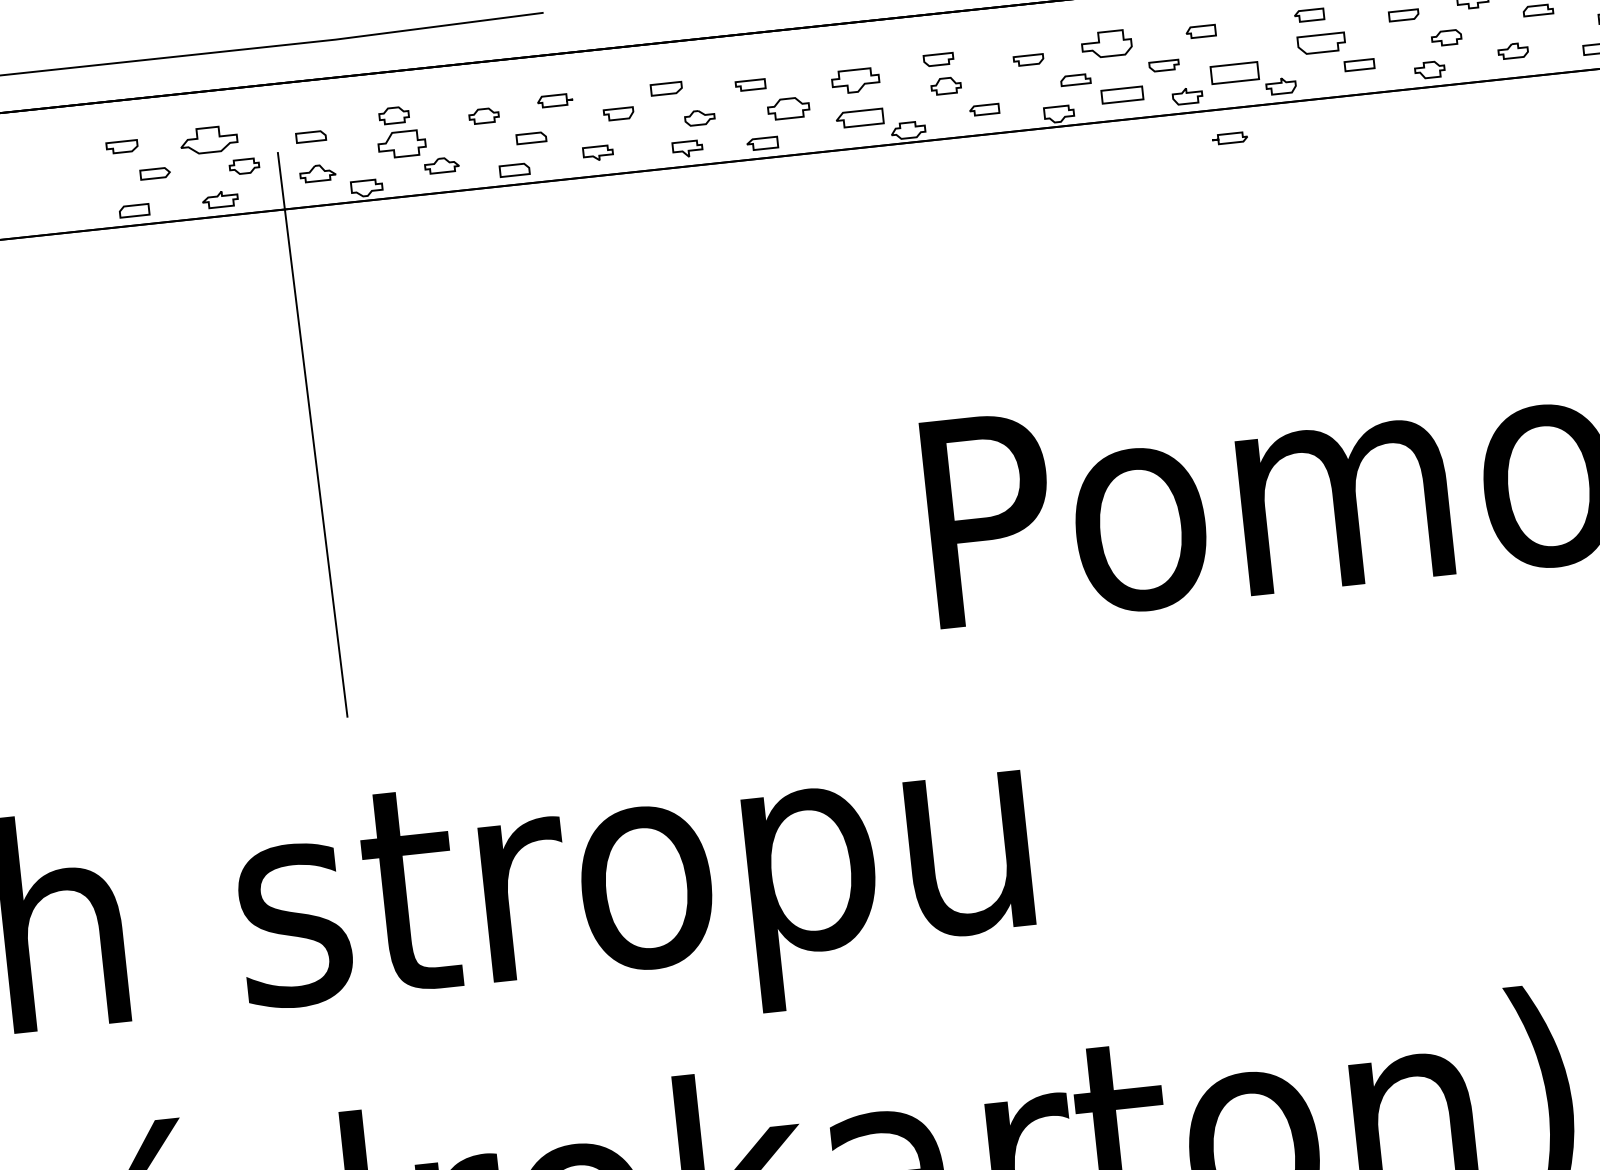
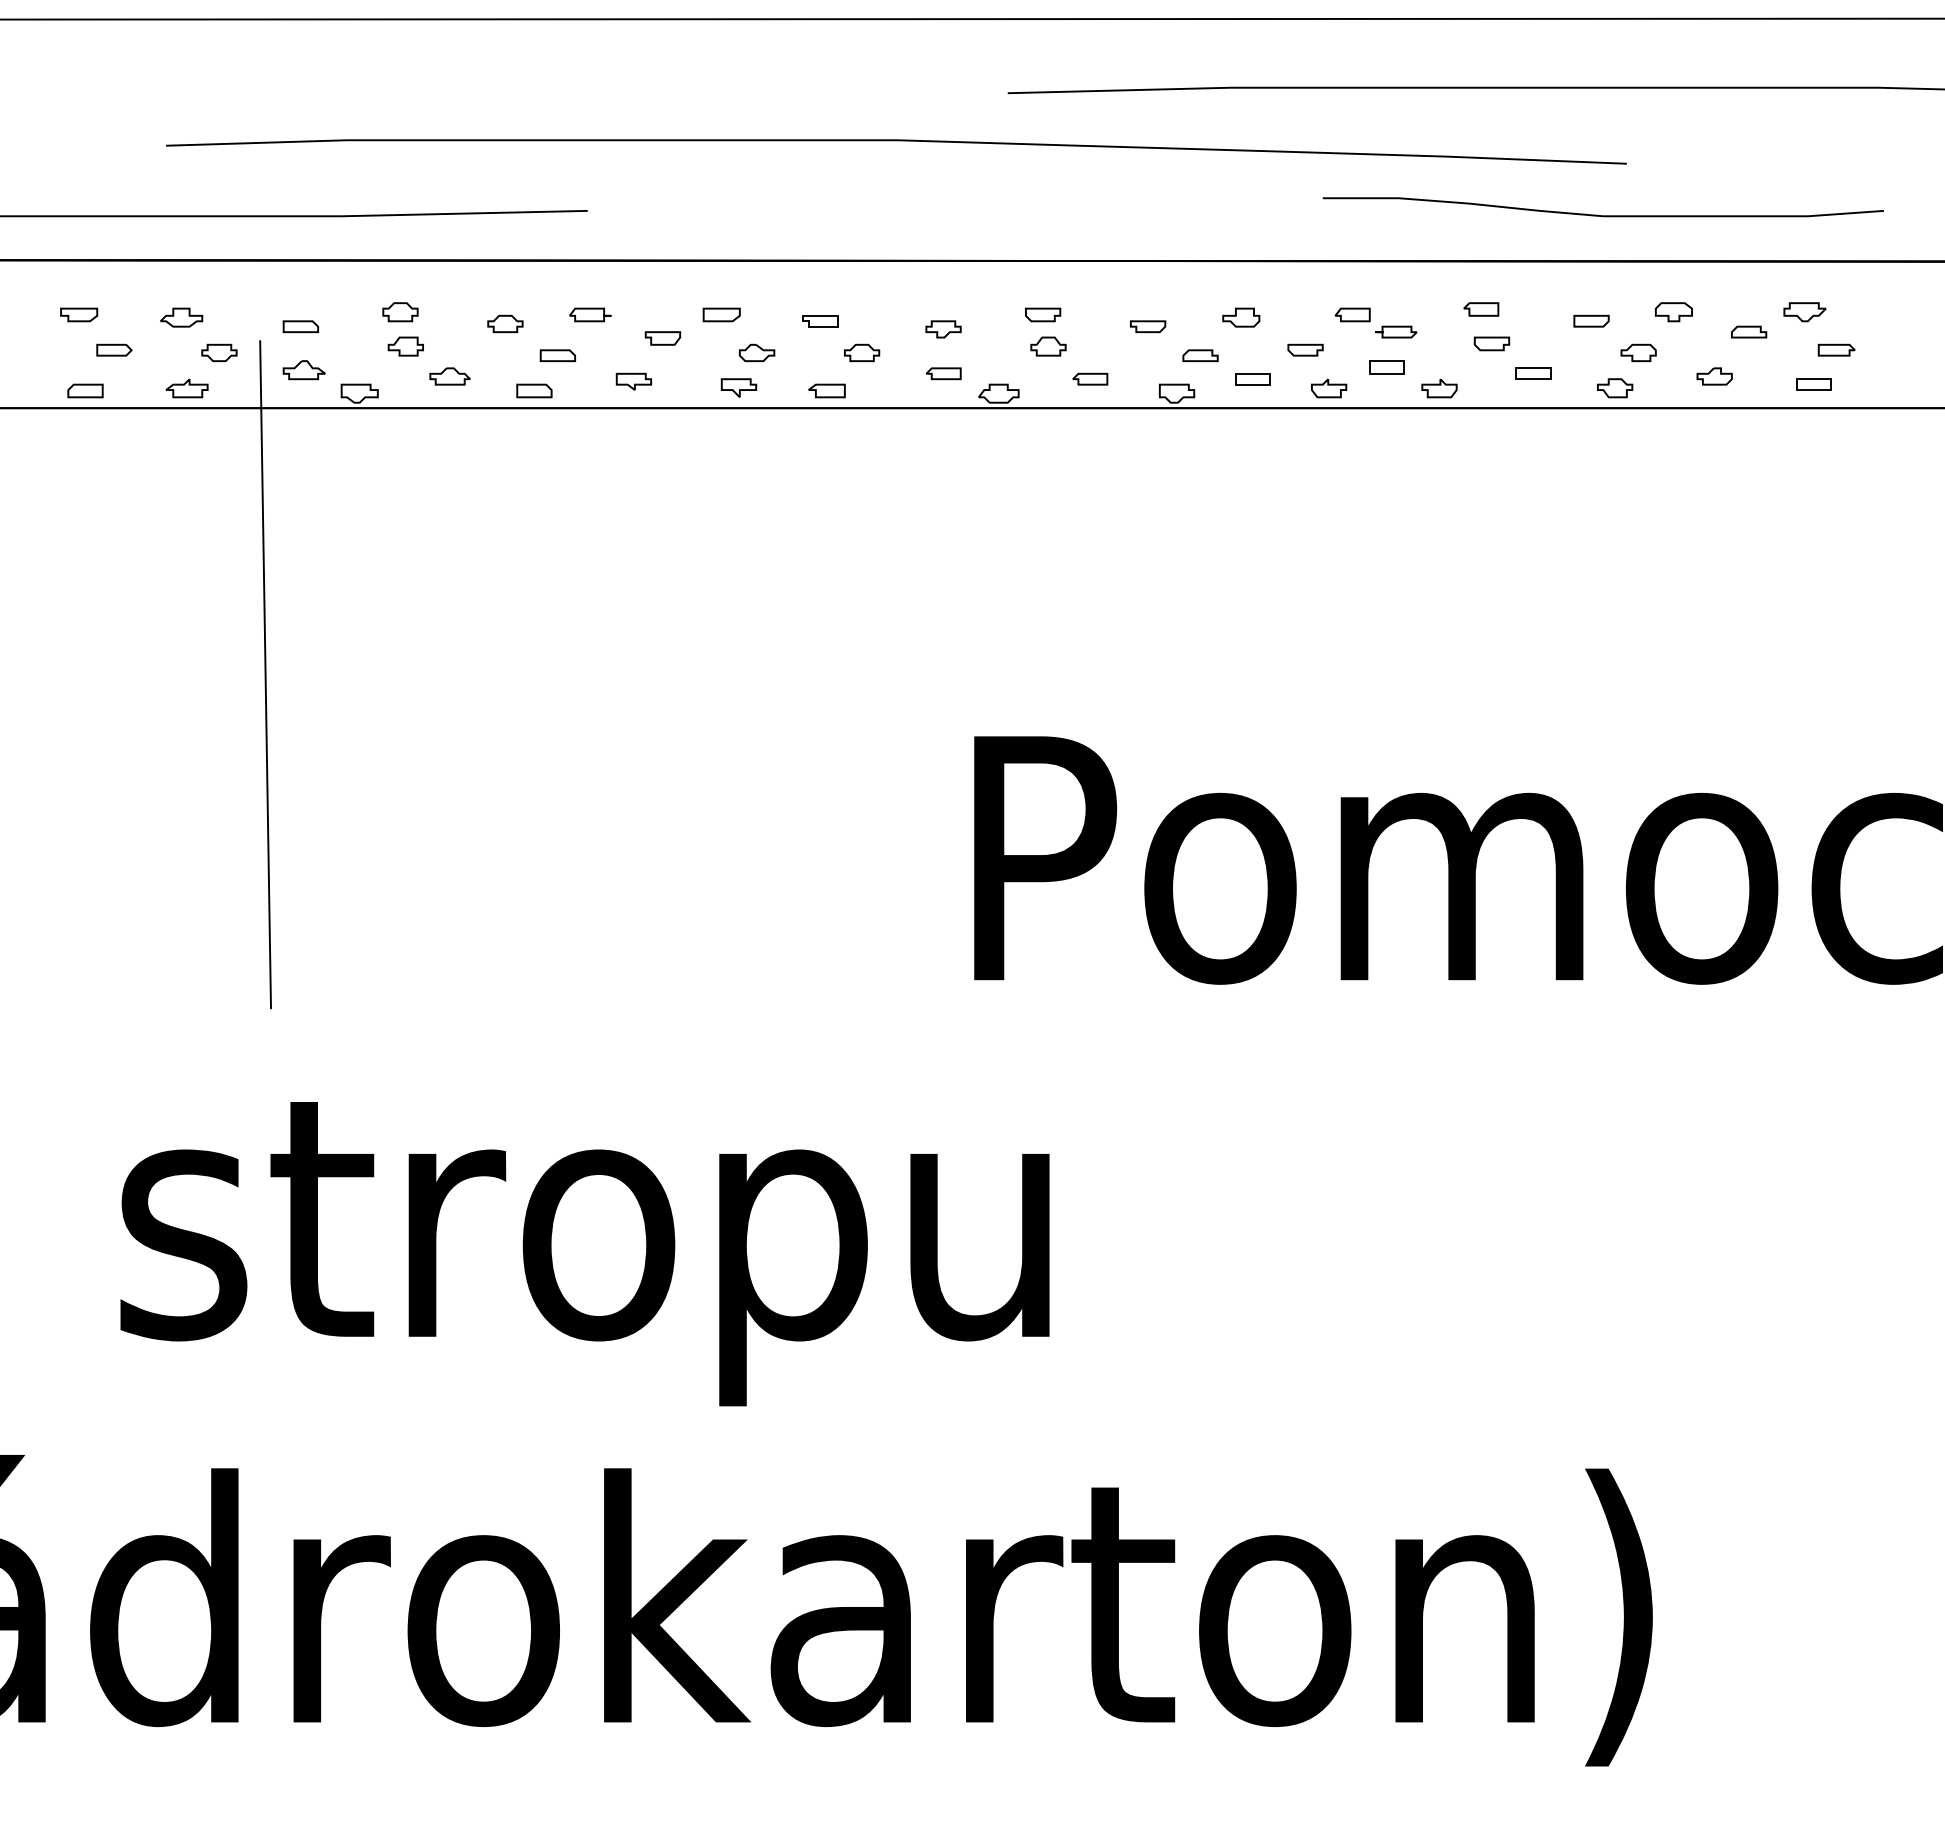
part: (1107, 43) -> (1241, 317), size x0.62
part: (1321, 43) -> (1491, 343), size x0.62
part: (1234, 73) -> (1386, 367), size x0.62
part: (855, 81) -> (943, 329), size x0.62
part: (1121, 95) -> (1252, 379), size x0.71
part: (789, 107) -> (862, 352), size x0.71
part: (859, 118) -> (943, 373), size x0.62
part: (1230, 137) -> (1396, 331), moved
part: (209, 139) -> (181, 317), size x0.62
part: (401, 144) -> (405, 346), size x0.62

